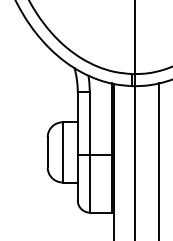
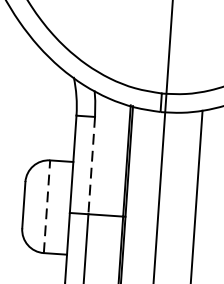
line: (89, 123) -> (91, 165), solid -> dashed
line: (62, 151) -> (46, 205), solid -> dashed

